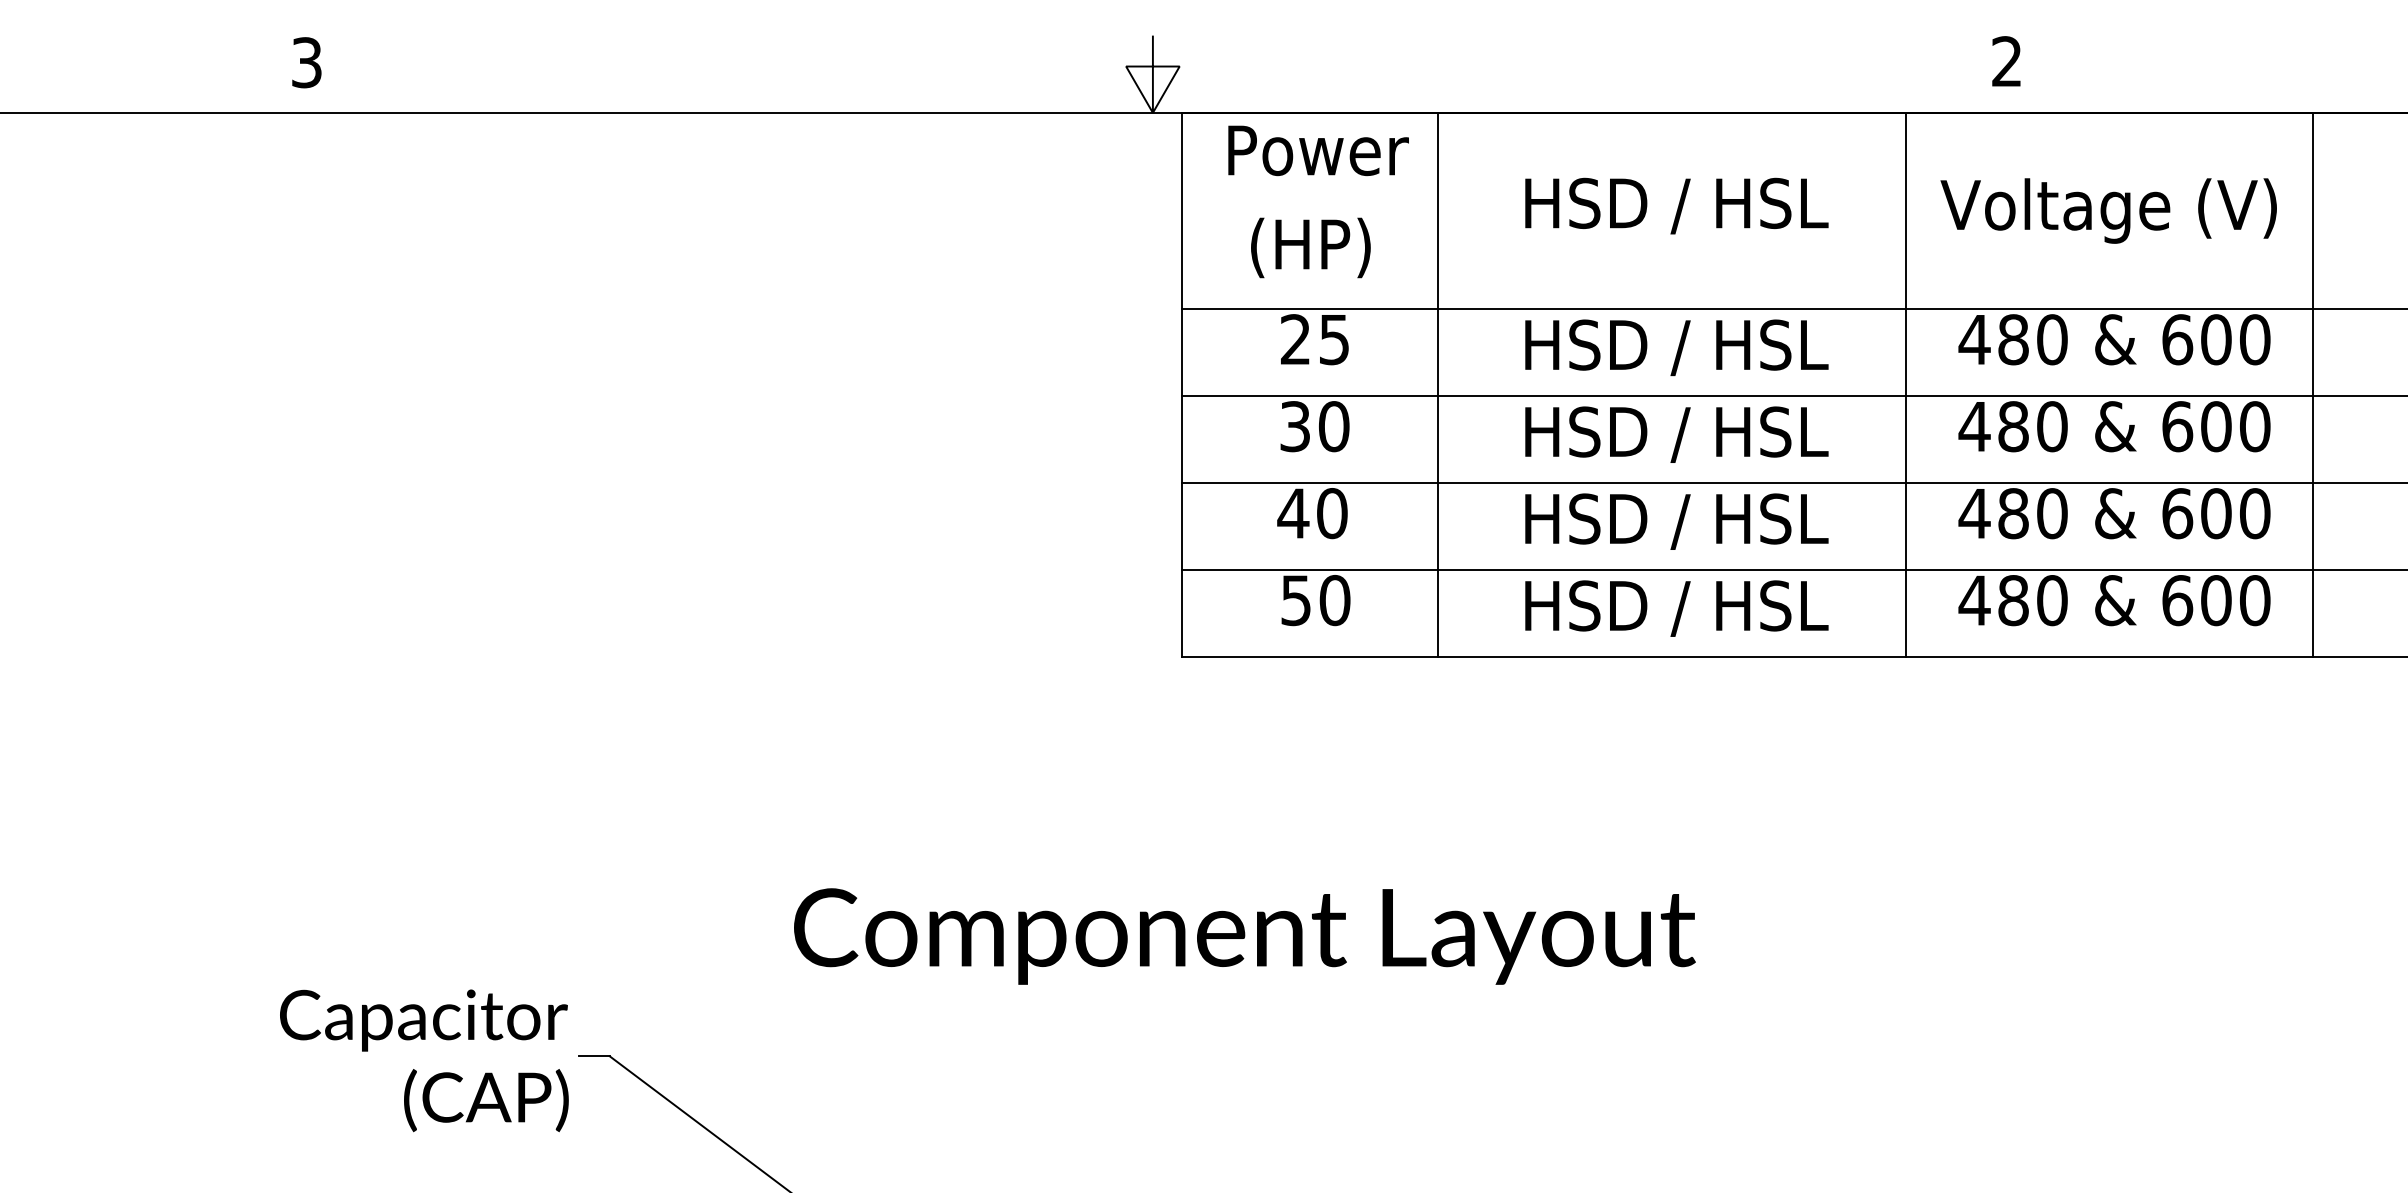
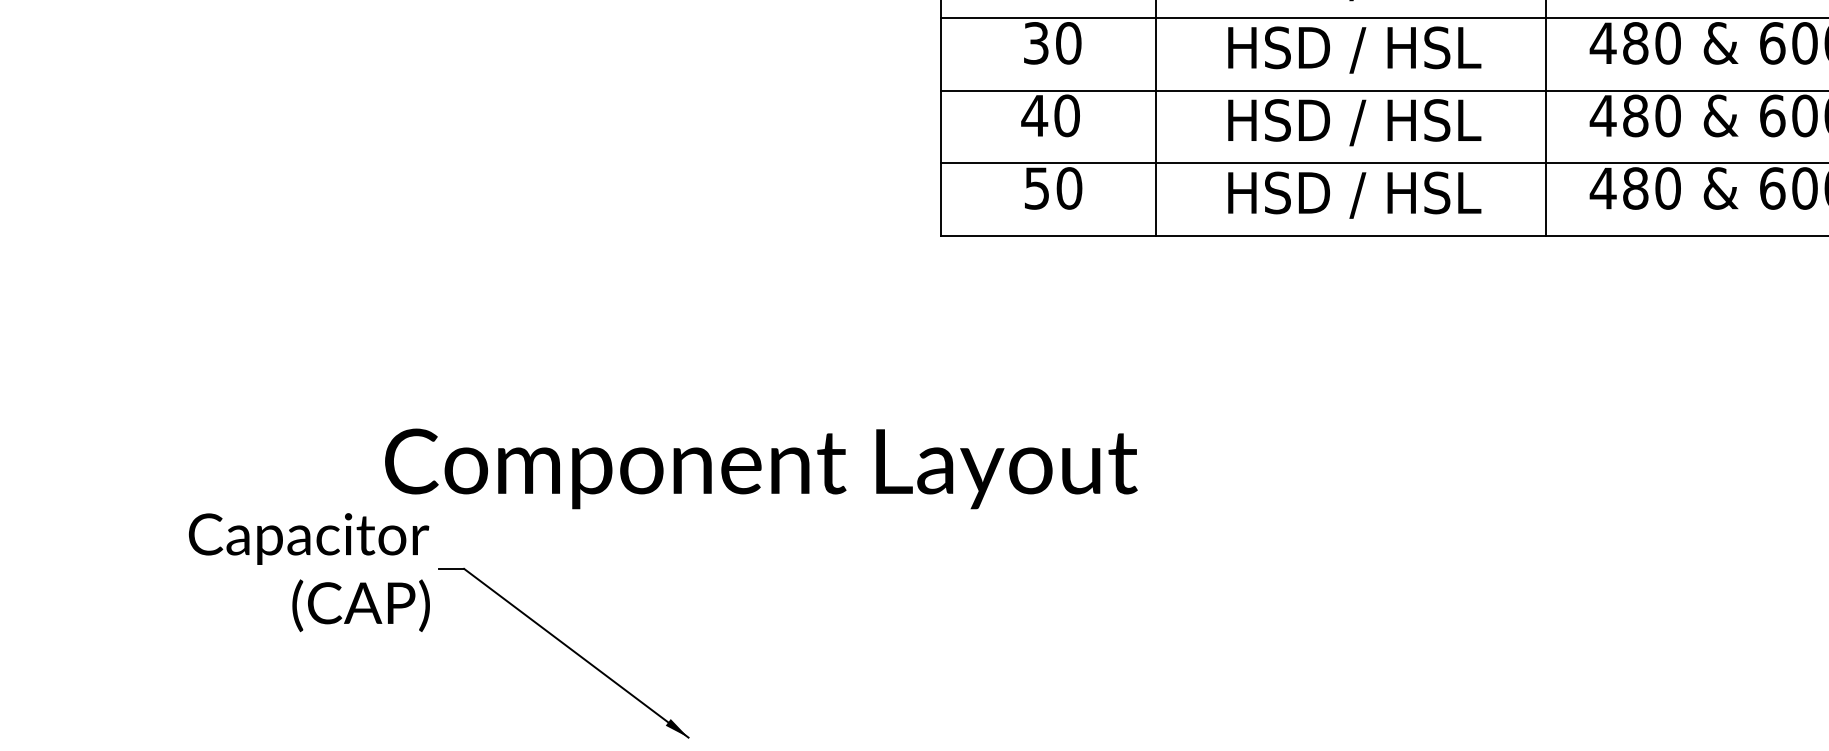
text: (1244, 936) -> (761, 468), moved

